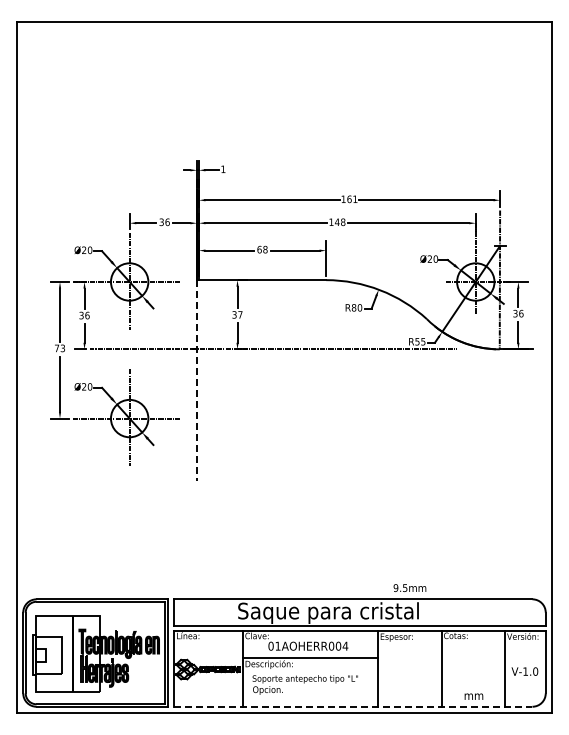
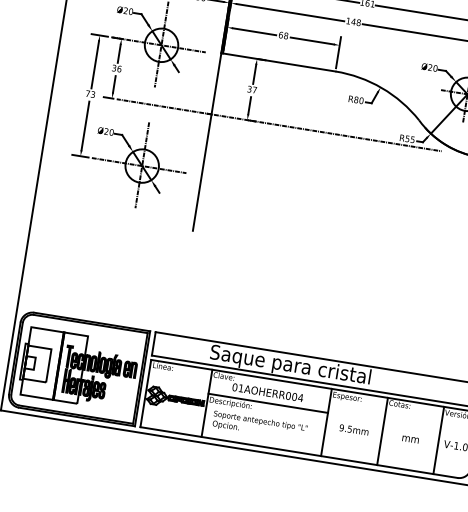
line: (197, 381) -> (207, 142), dashed -> solid
text: (409, 587) -> (353, 429), moved
text: (473, 696) -> (410, 439), moved
line: (353, 706) -> (299, 452), dashed -> solid

